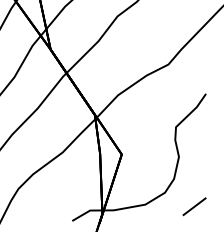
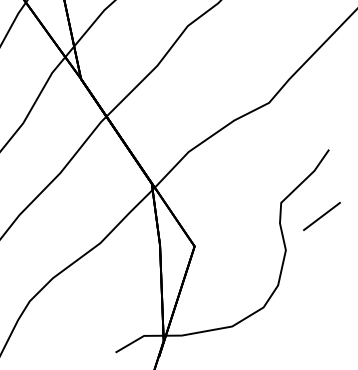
line: (194, 206) -> (321, 216), moved

